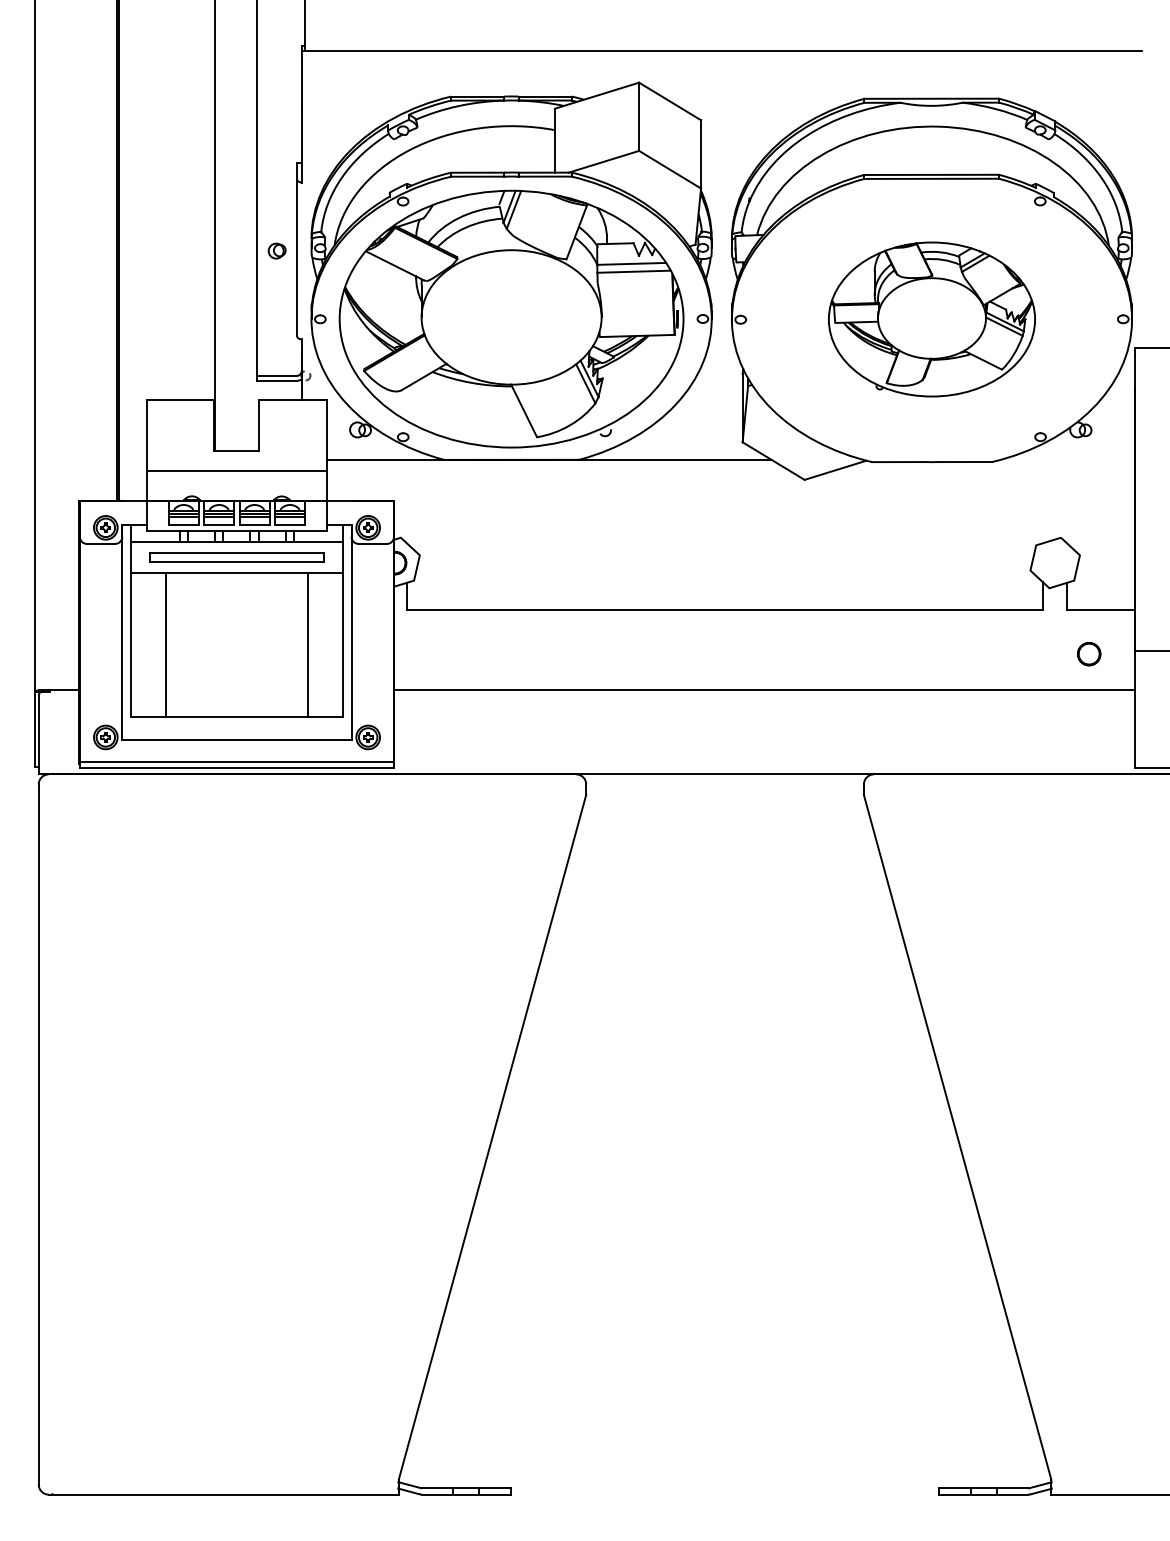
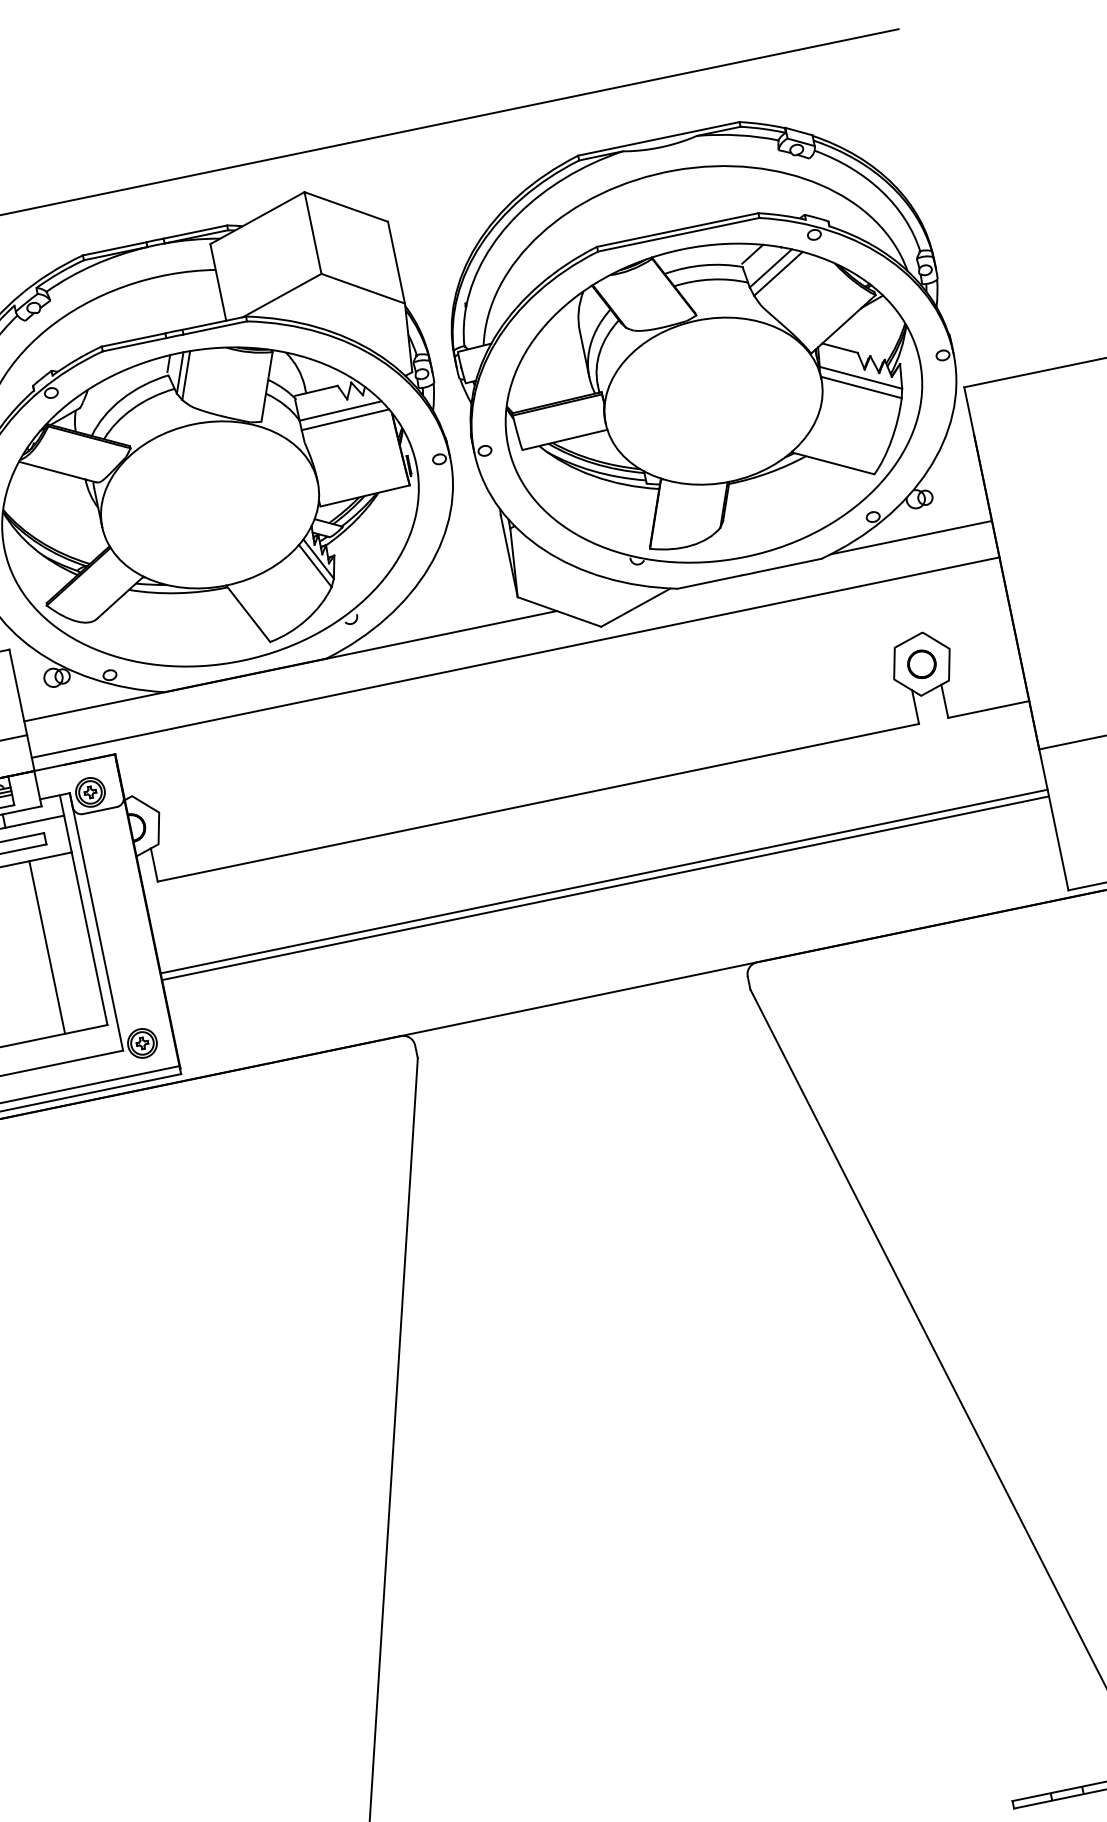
part: (931, 319) -> (713, 403), size x1.67
line: (1067, 459) -> (910, 537), added
line: (730, 490) -> (515, 657), added
circle: (1089, 654) -> (922, 664), moved
line: (764, 684) -> (603, 881), added

